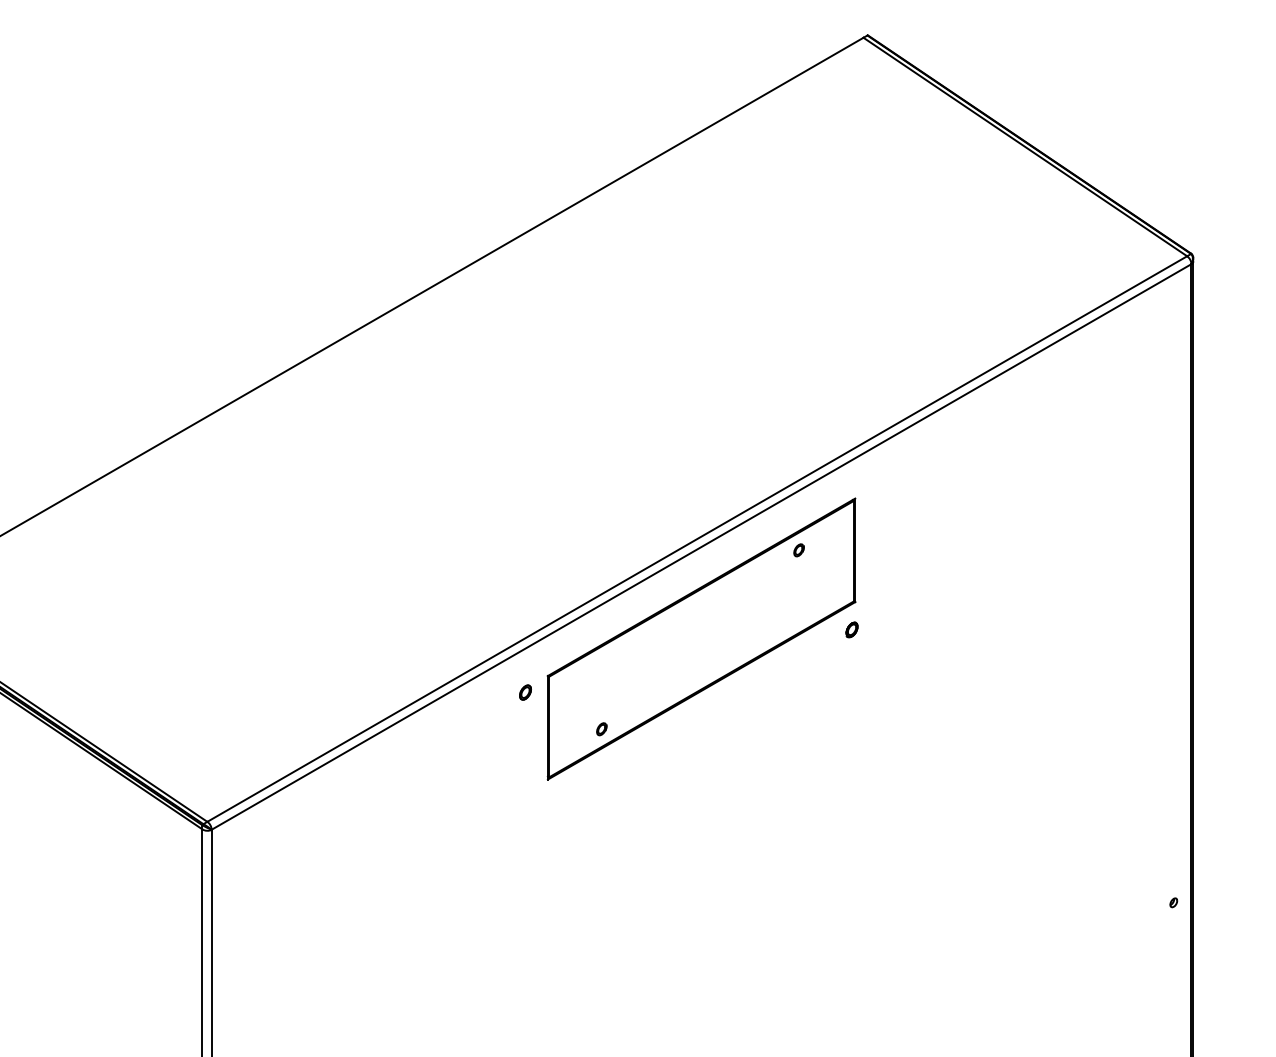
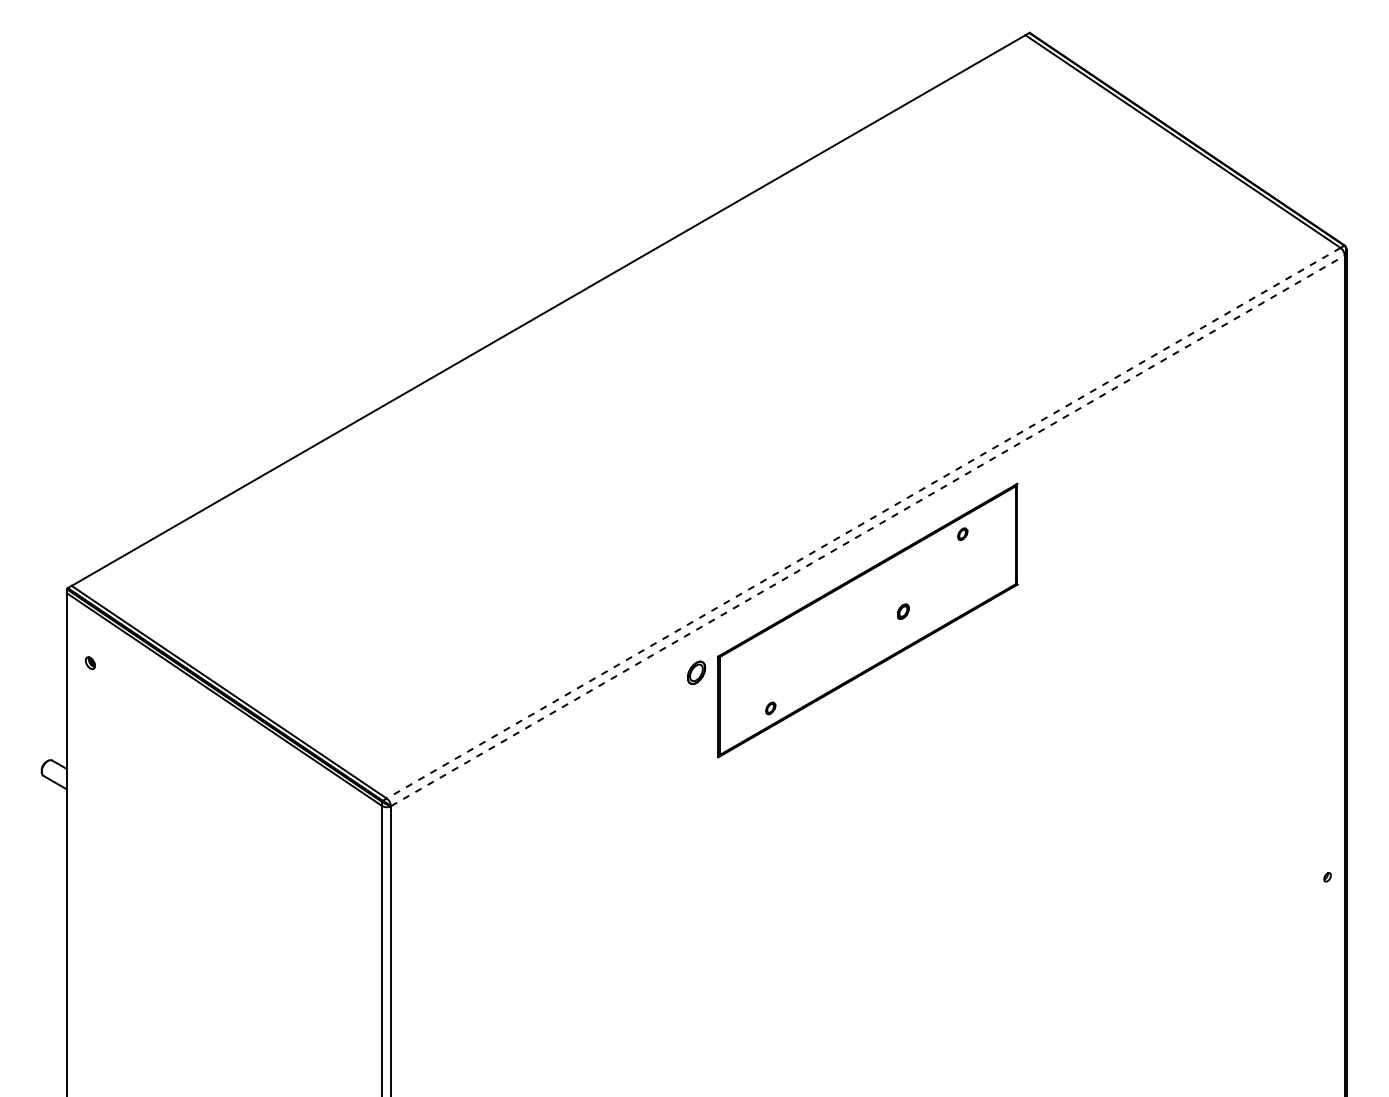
line: (697, 539) -> (863, 523), solid -> dashed
line: (701, 546) -> (867, 530), solid -> dashed
part: (852, 629) -> (903, 611), moved
part: (525, 692) -> (696, 672), size x1.6

